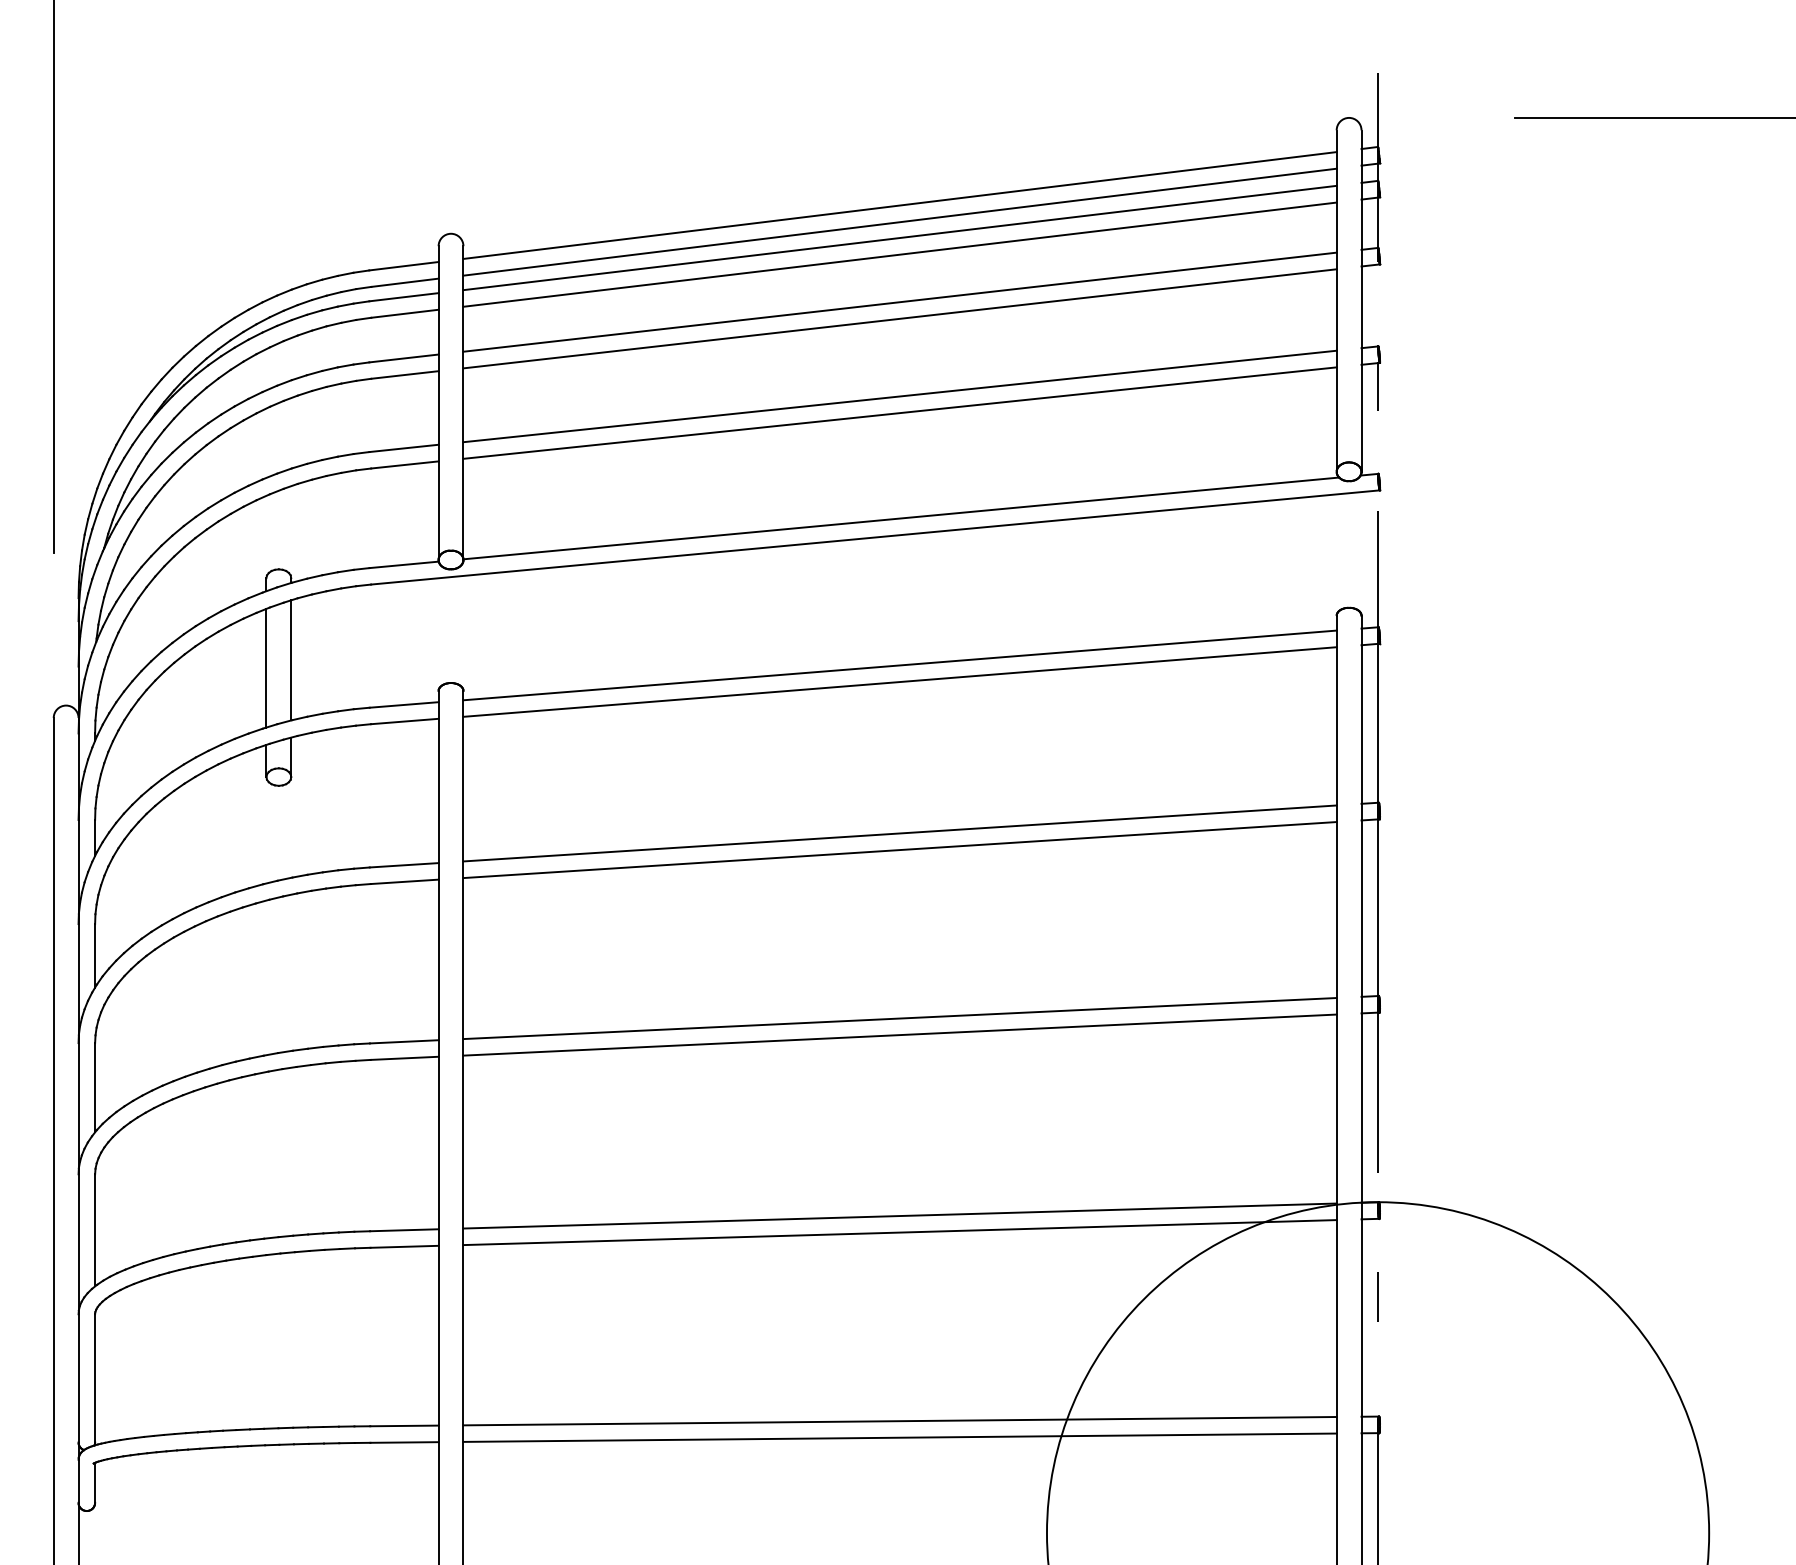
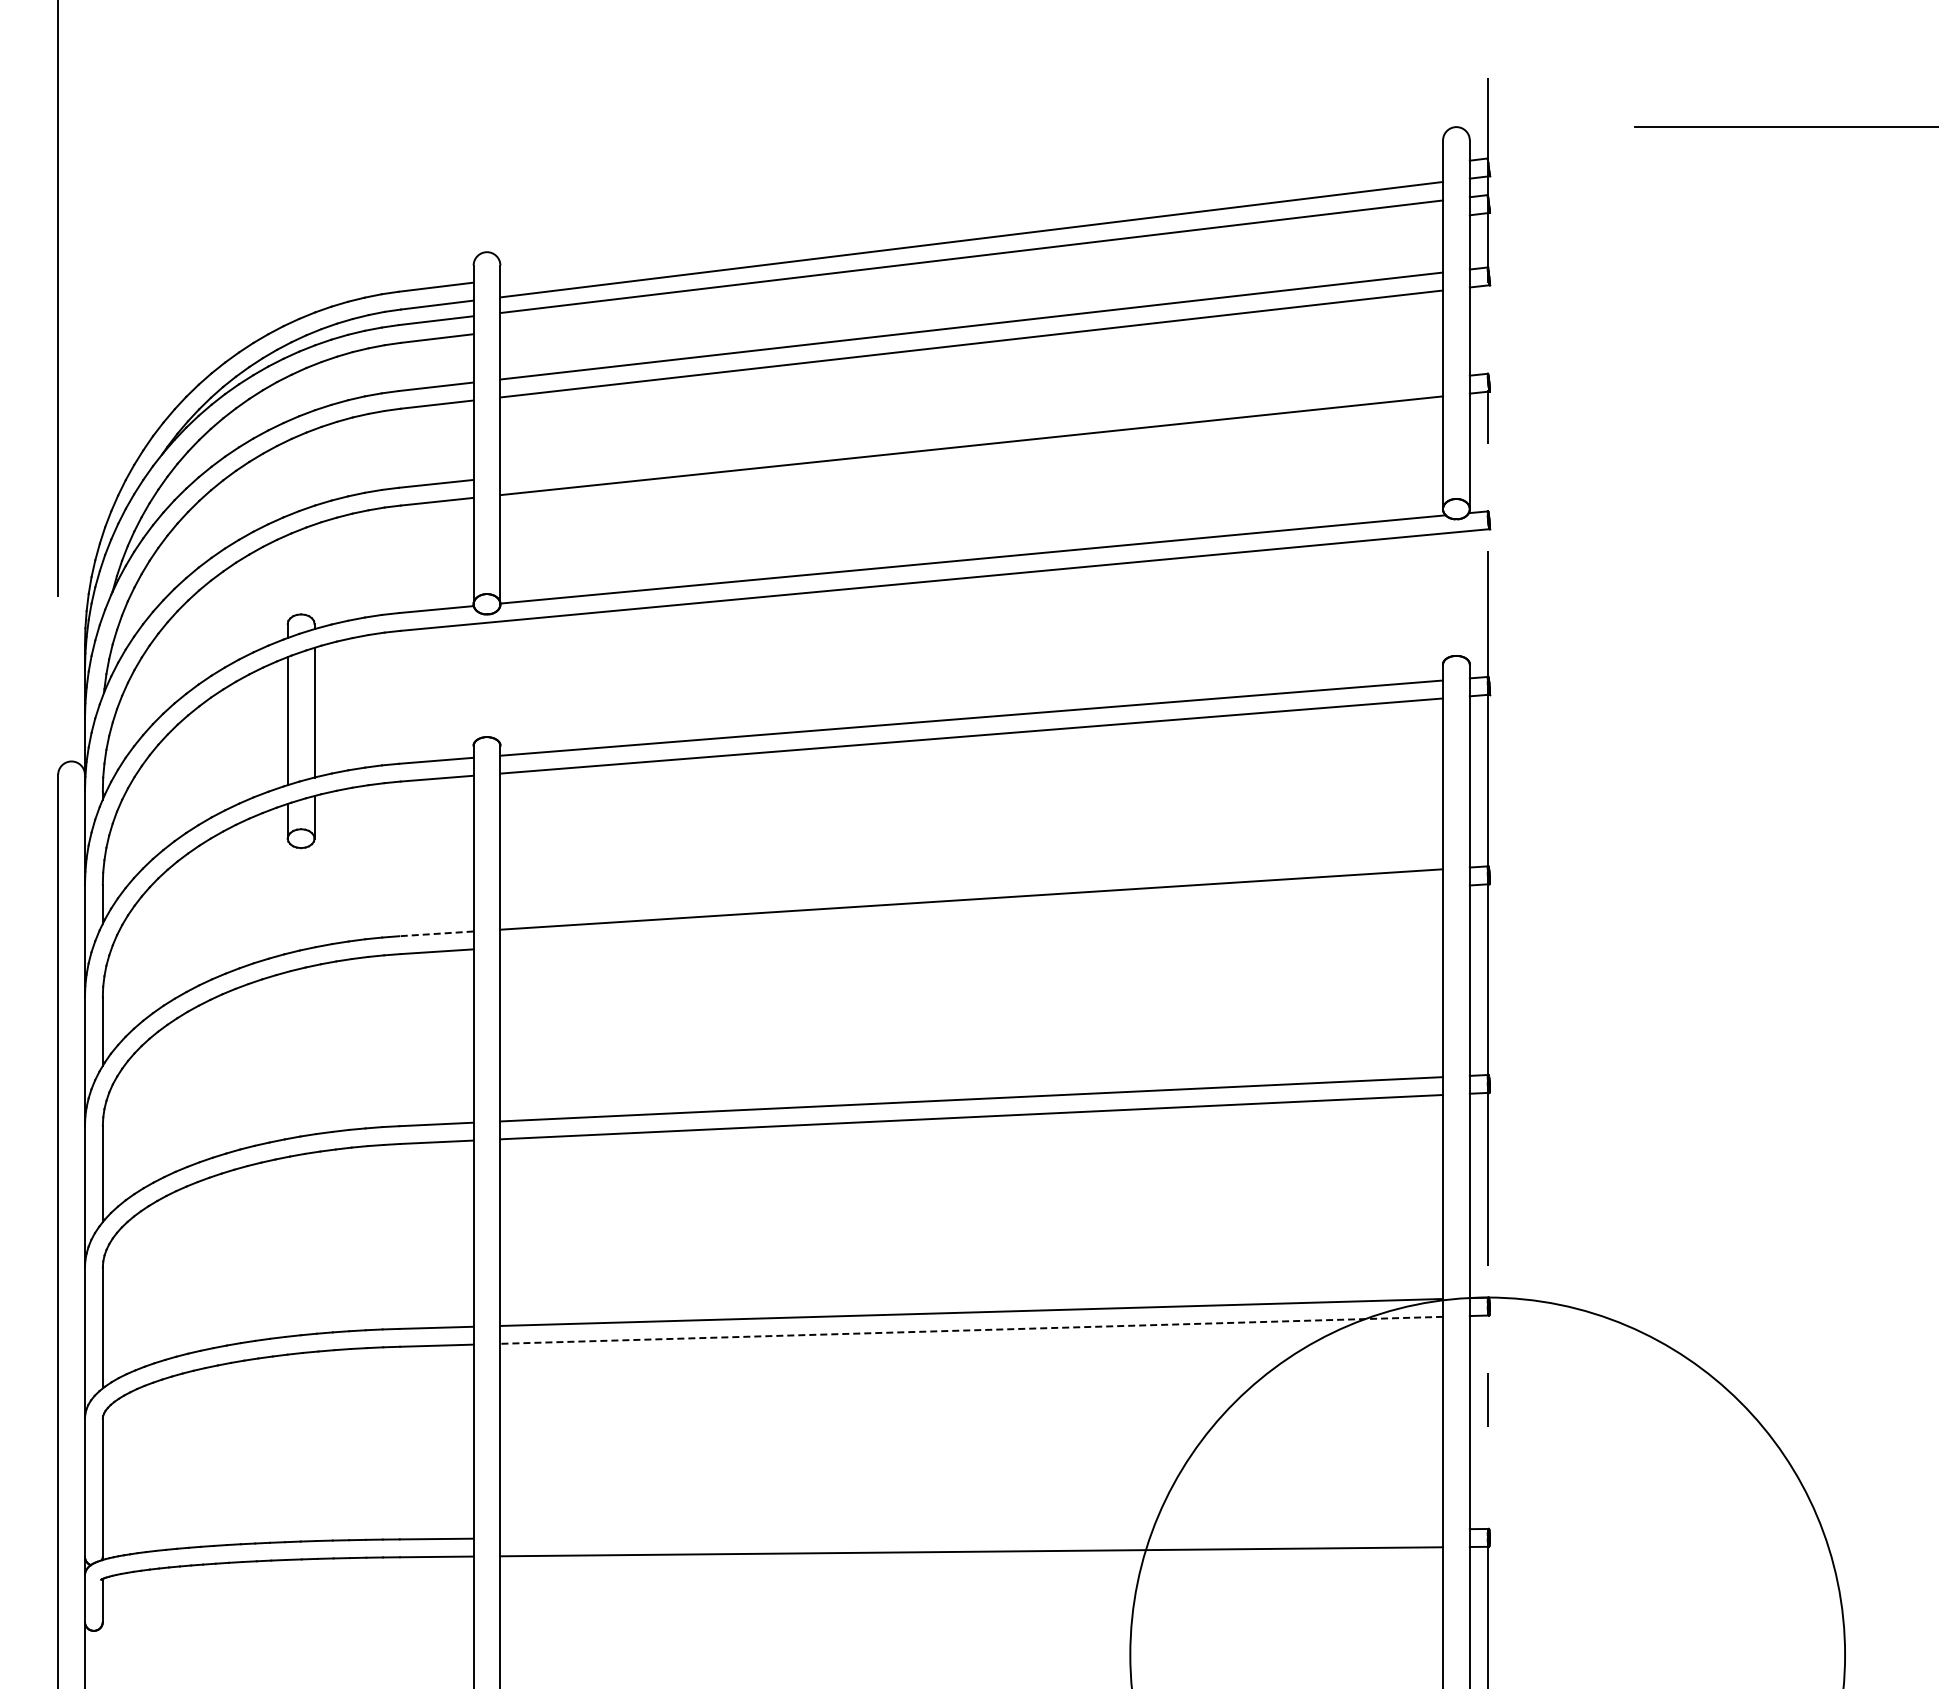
line: (899, 205) -> (971, 221), removed
line: (899, 254) -> (971, 274), removed
line: (899, 396) -> (971, 427), removed
line: (899, 850) -> (971, 917), removed
line: (403, 864) -> (435, 933), solid -> dashed
line: (899, 1232) -> (971, 1330), solid -> dashed
line: (899, 1420) -> (971, 1533), removed

